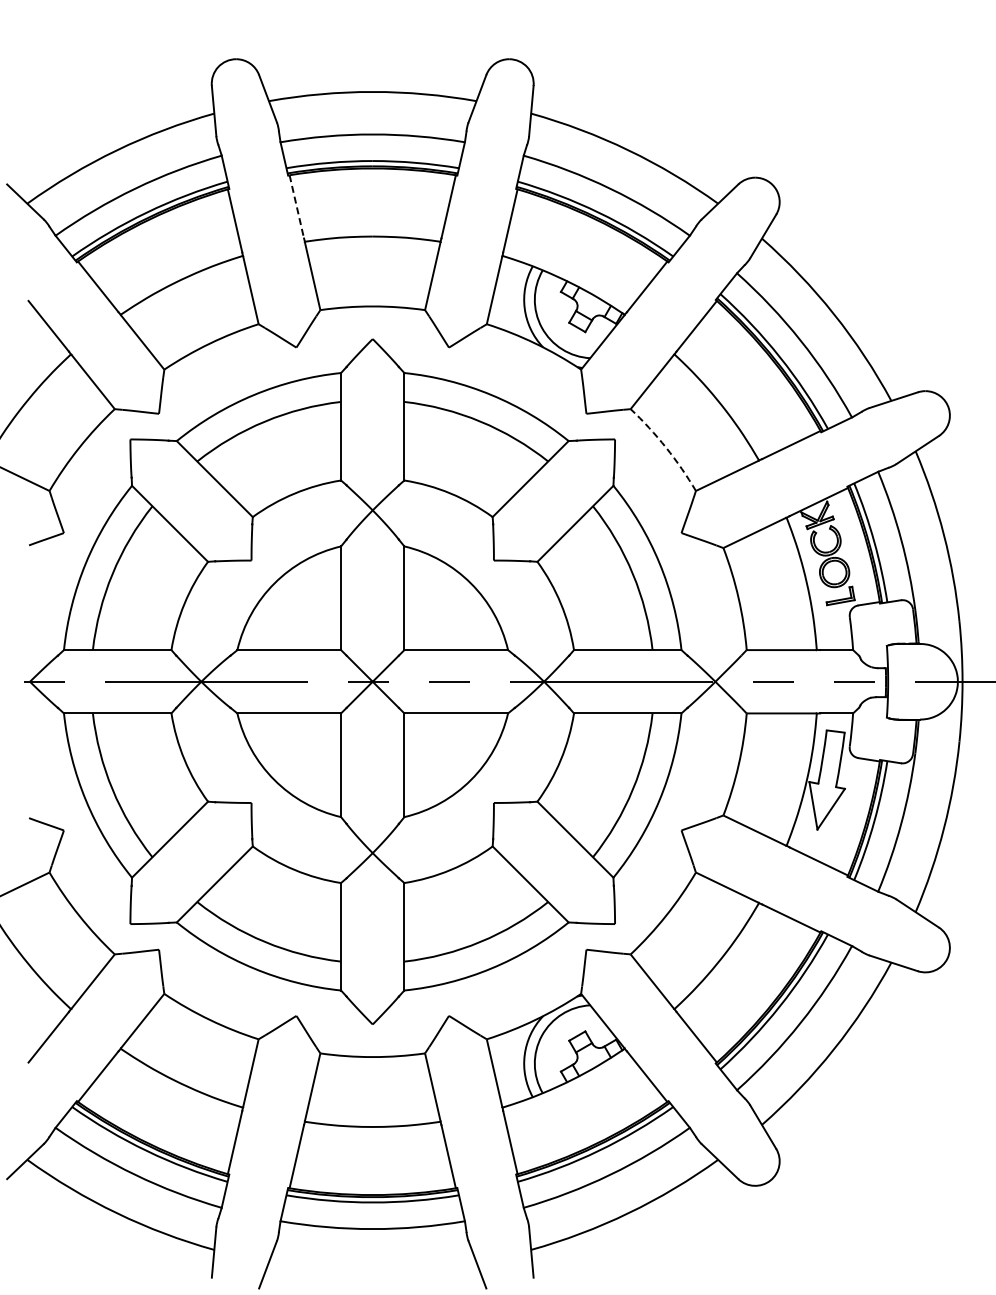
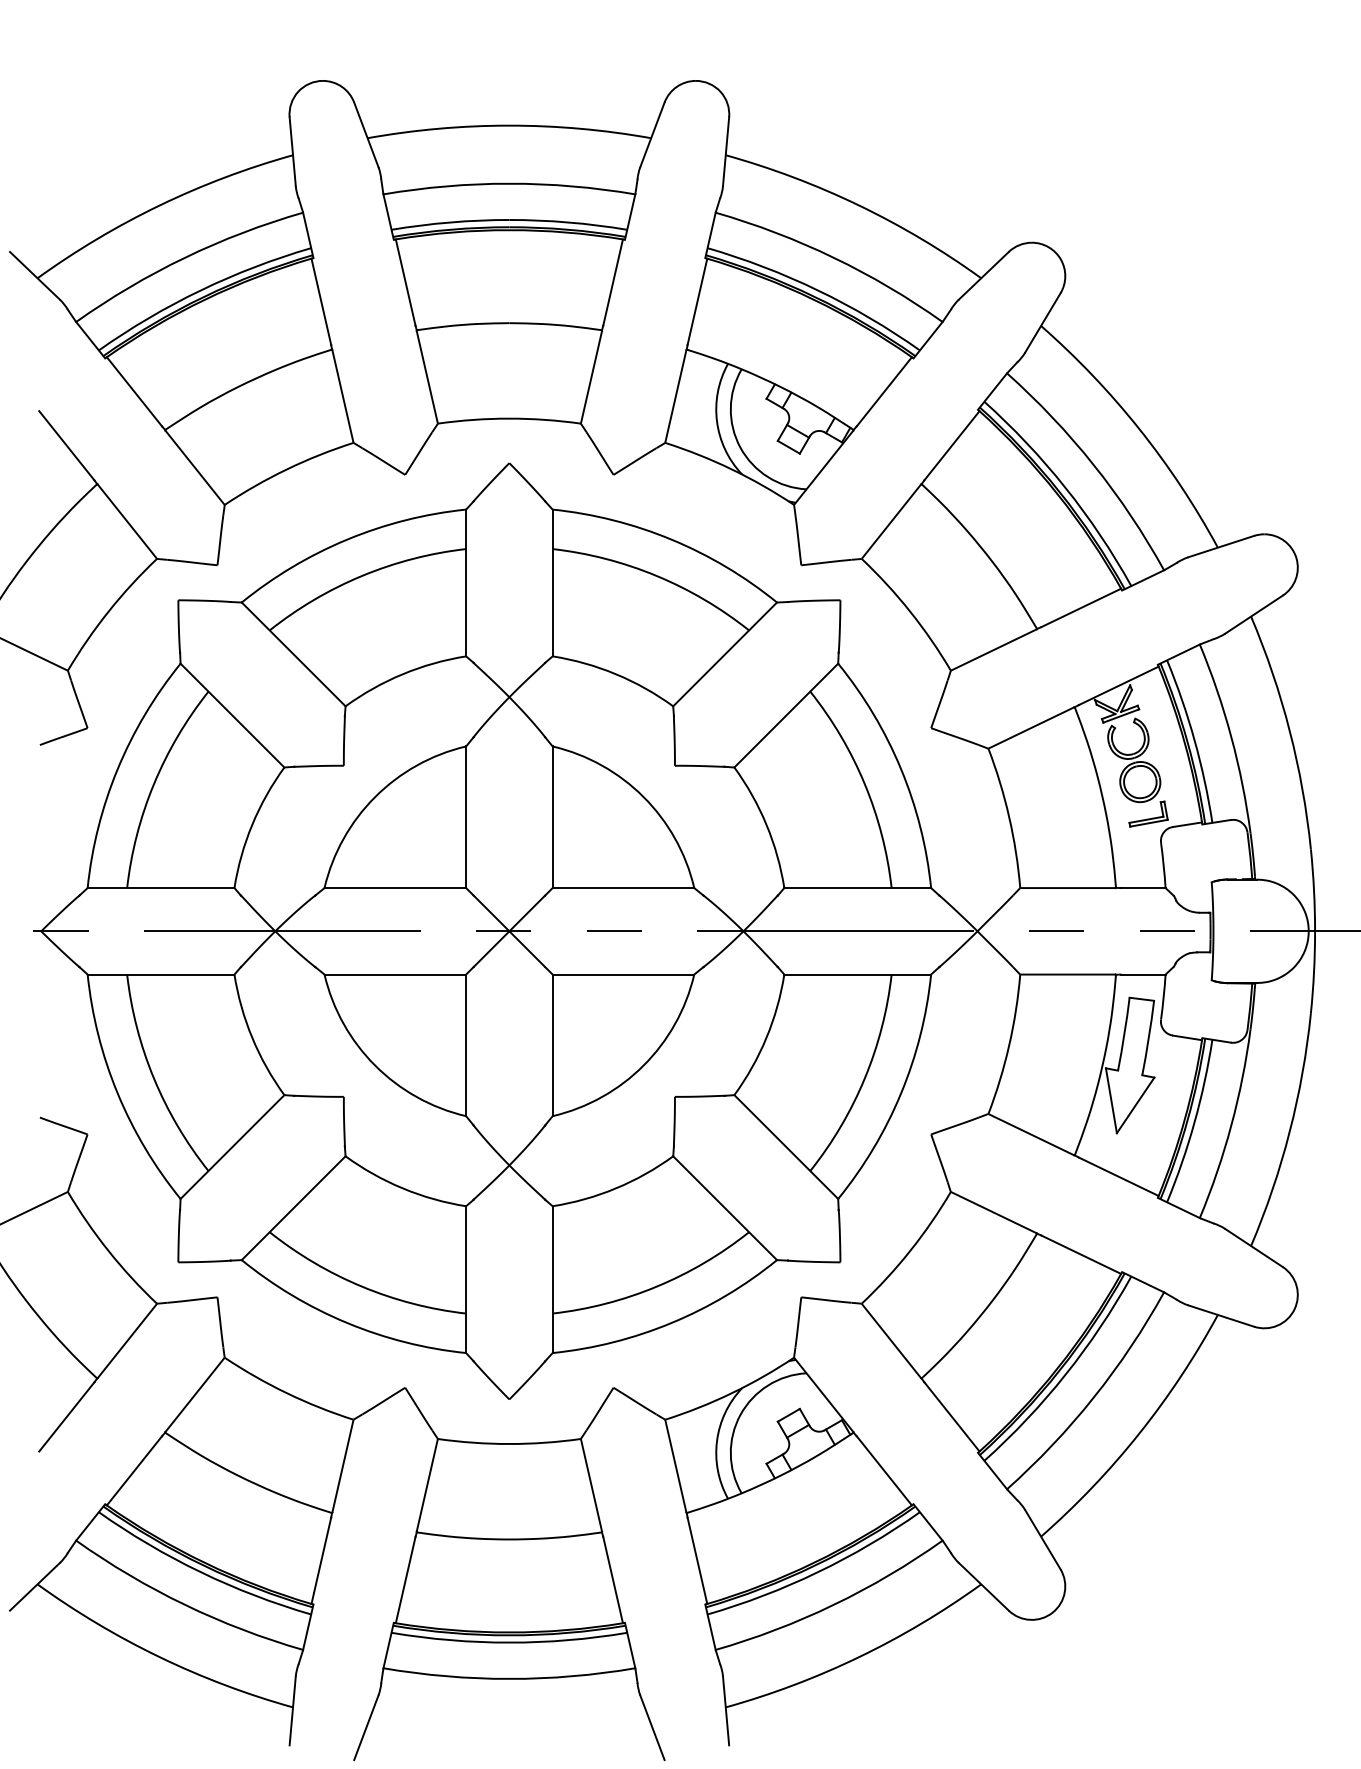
line: (296, 207) -> (405, 283), dashed -> solid
arc: (666, 447) -> (910, 611), dashed -> solid

